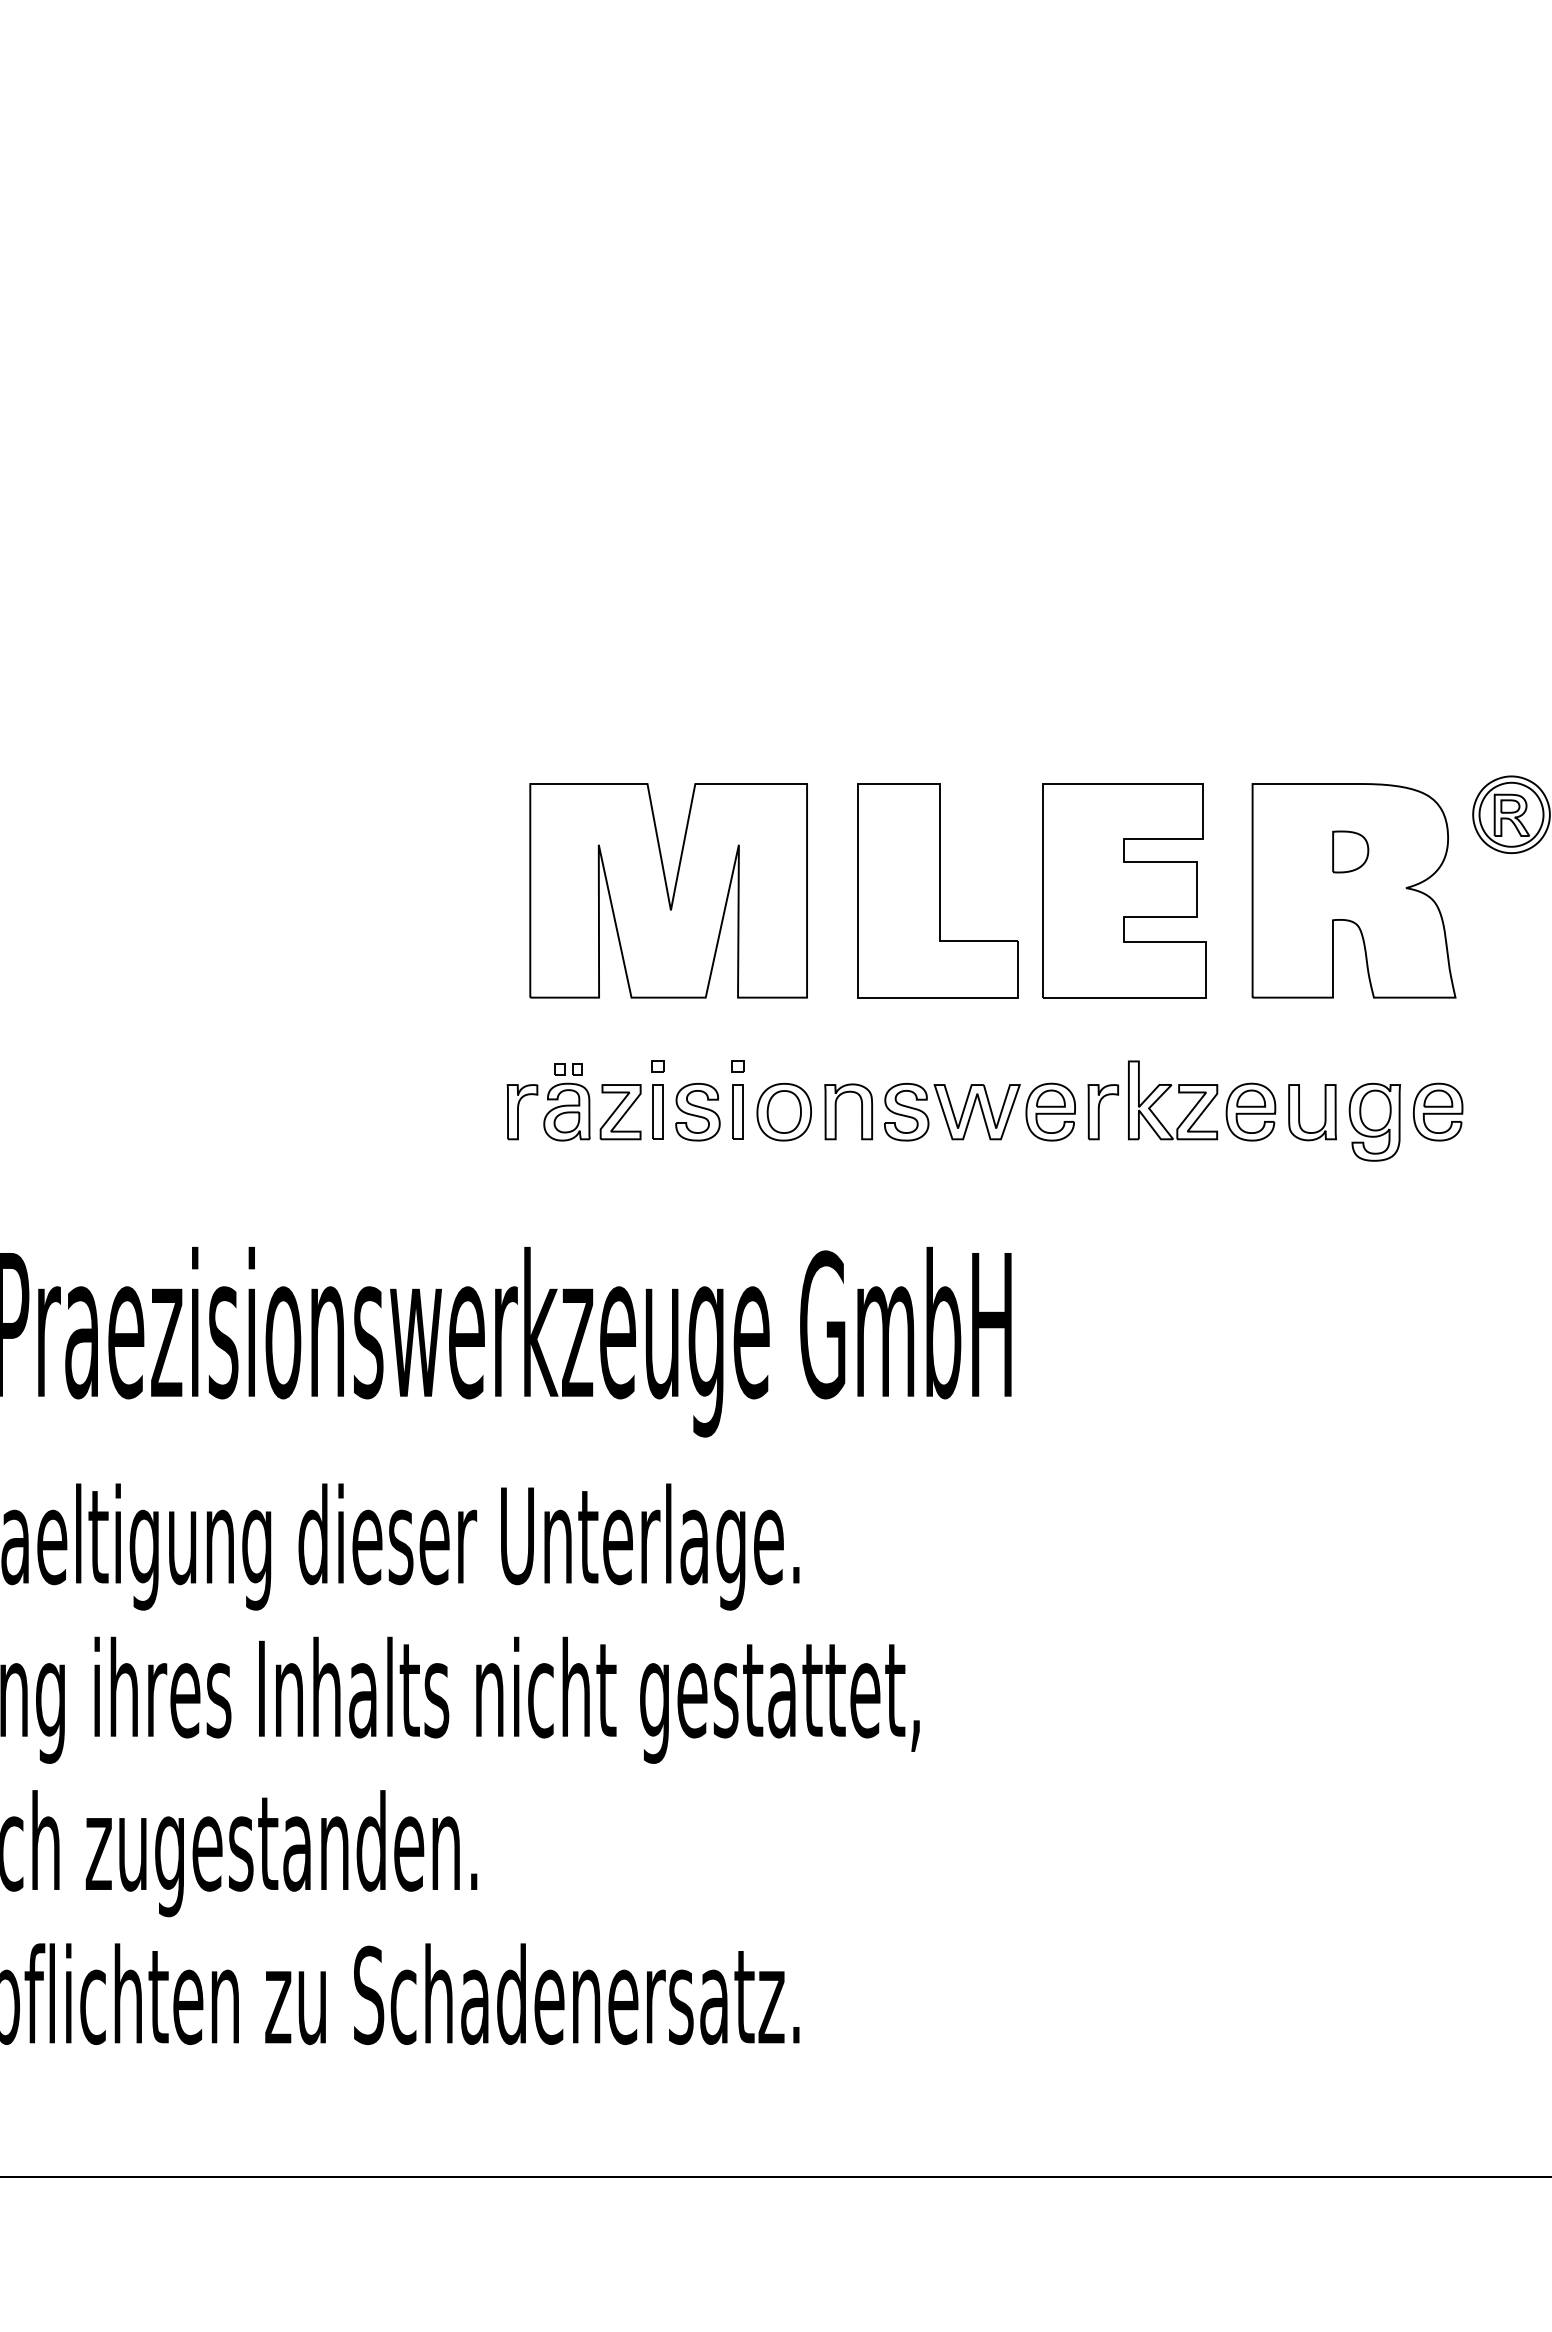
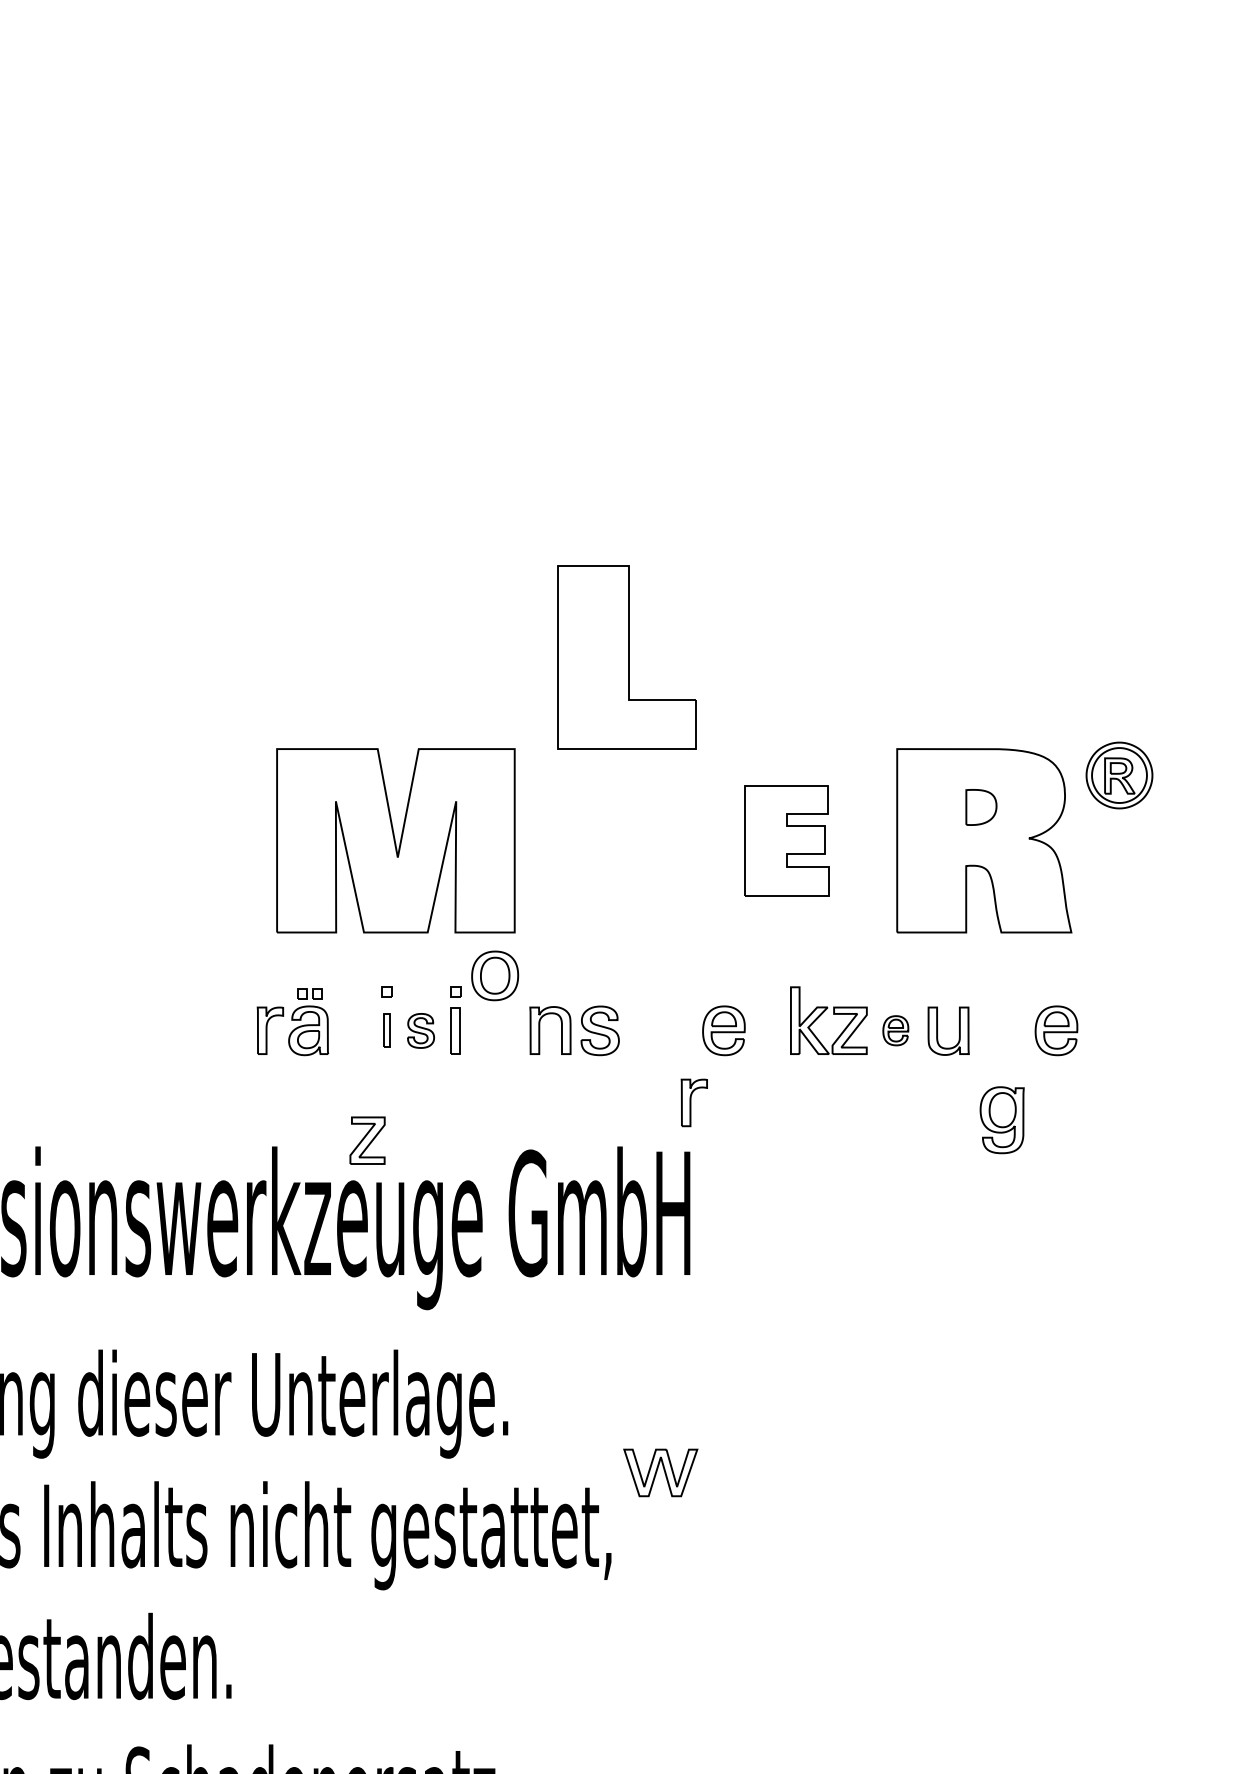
part: (937, 890) -> (626, 656), moved
part: (1124, 890) -> (787, 840), size x0.6
part: (657, 1111) -> (386, 1030), size x0.7
part: (783, 1111) -> (494, 975), moved
part: (1250, 1111) -> (895, 1030), size x0.6
part: (620, 1112) -> (367, 1140), moved
part: (697, 1112) -> (420, 1031), size x0.7
part: (976, 1112) -> (660, 1473), moved
part: (1102, 1112) -> (693, 1103), moved
part: (1374, 1122) -> (1001, 1120), moved

